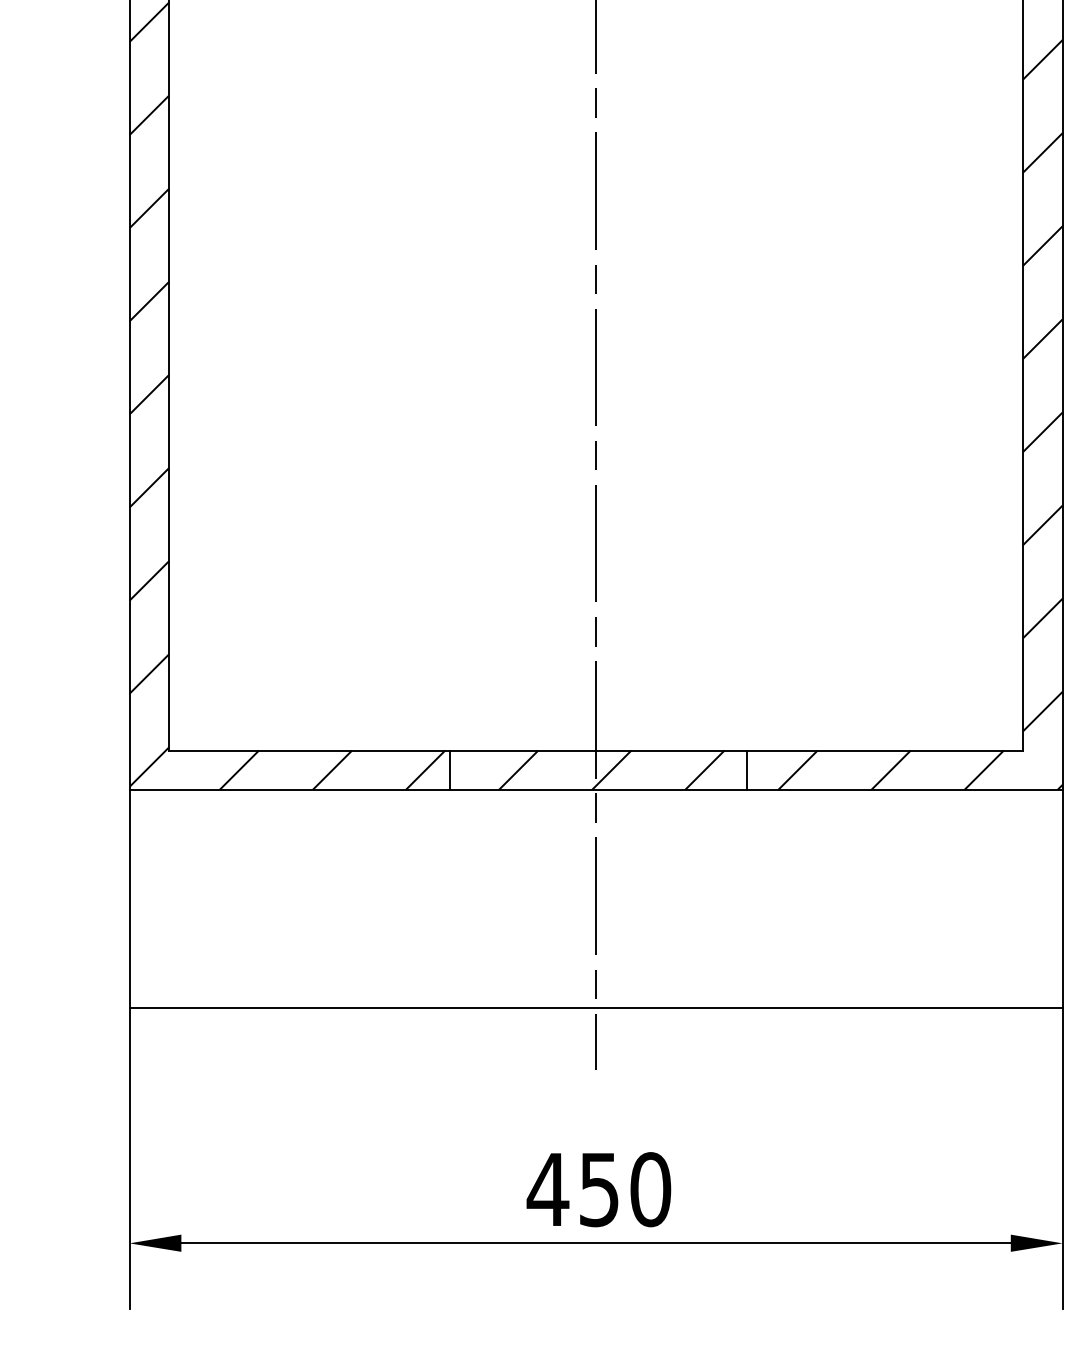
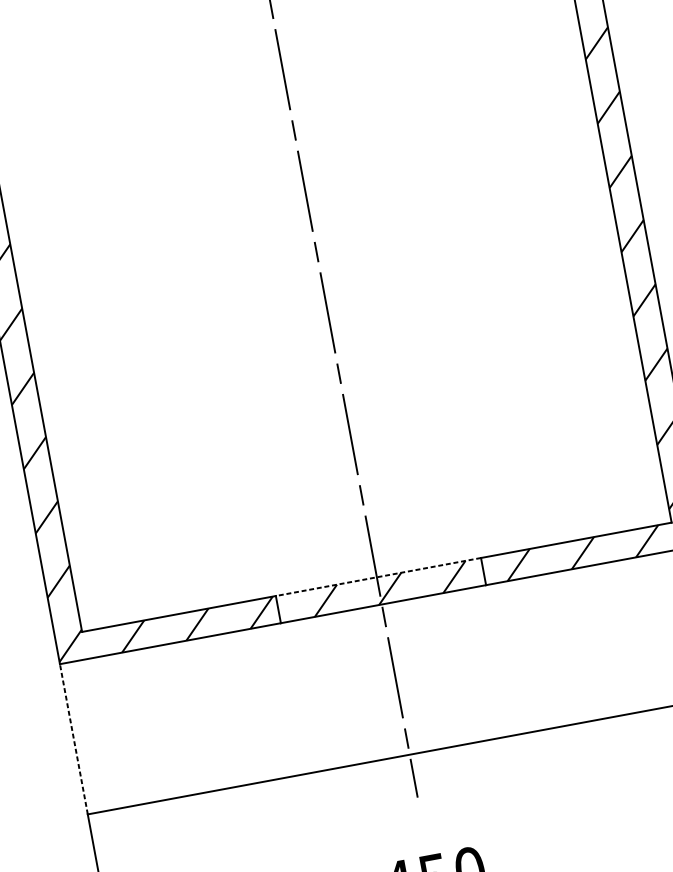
line: (598, 750) -> (378, 576), solid -> dashed
line: (129, 898) -> (73, 739), solid -> dashed

